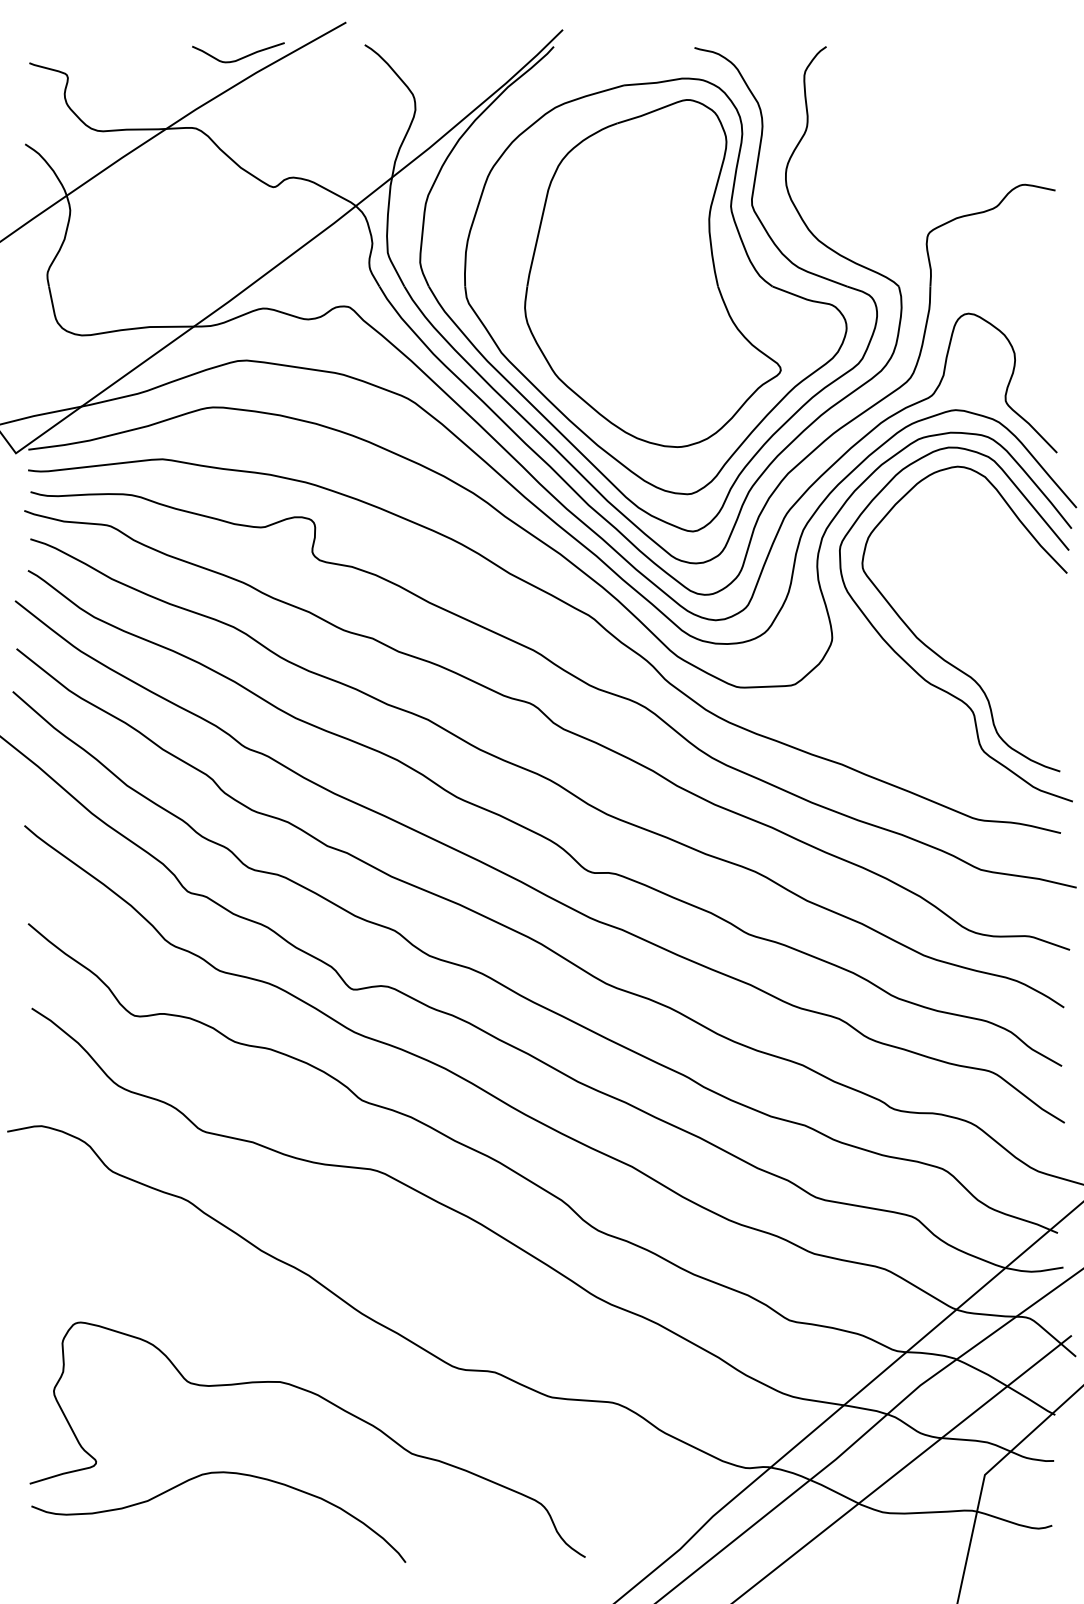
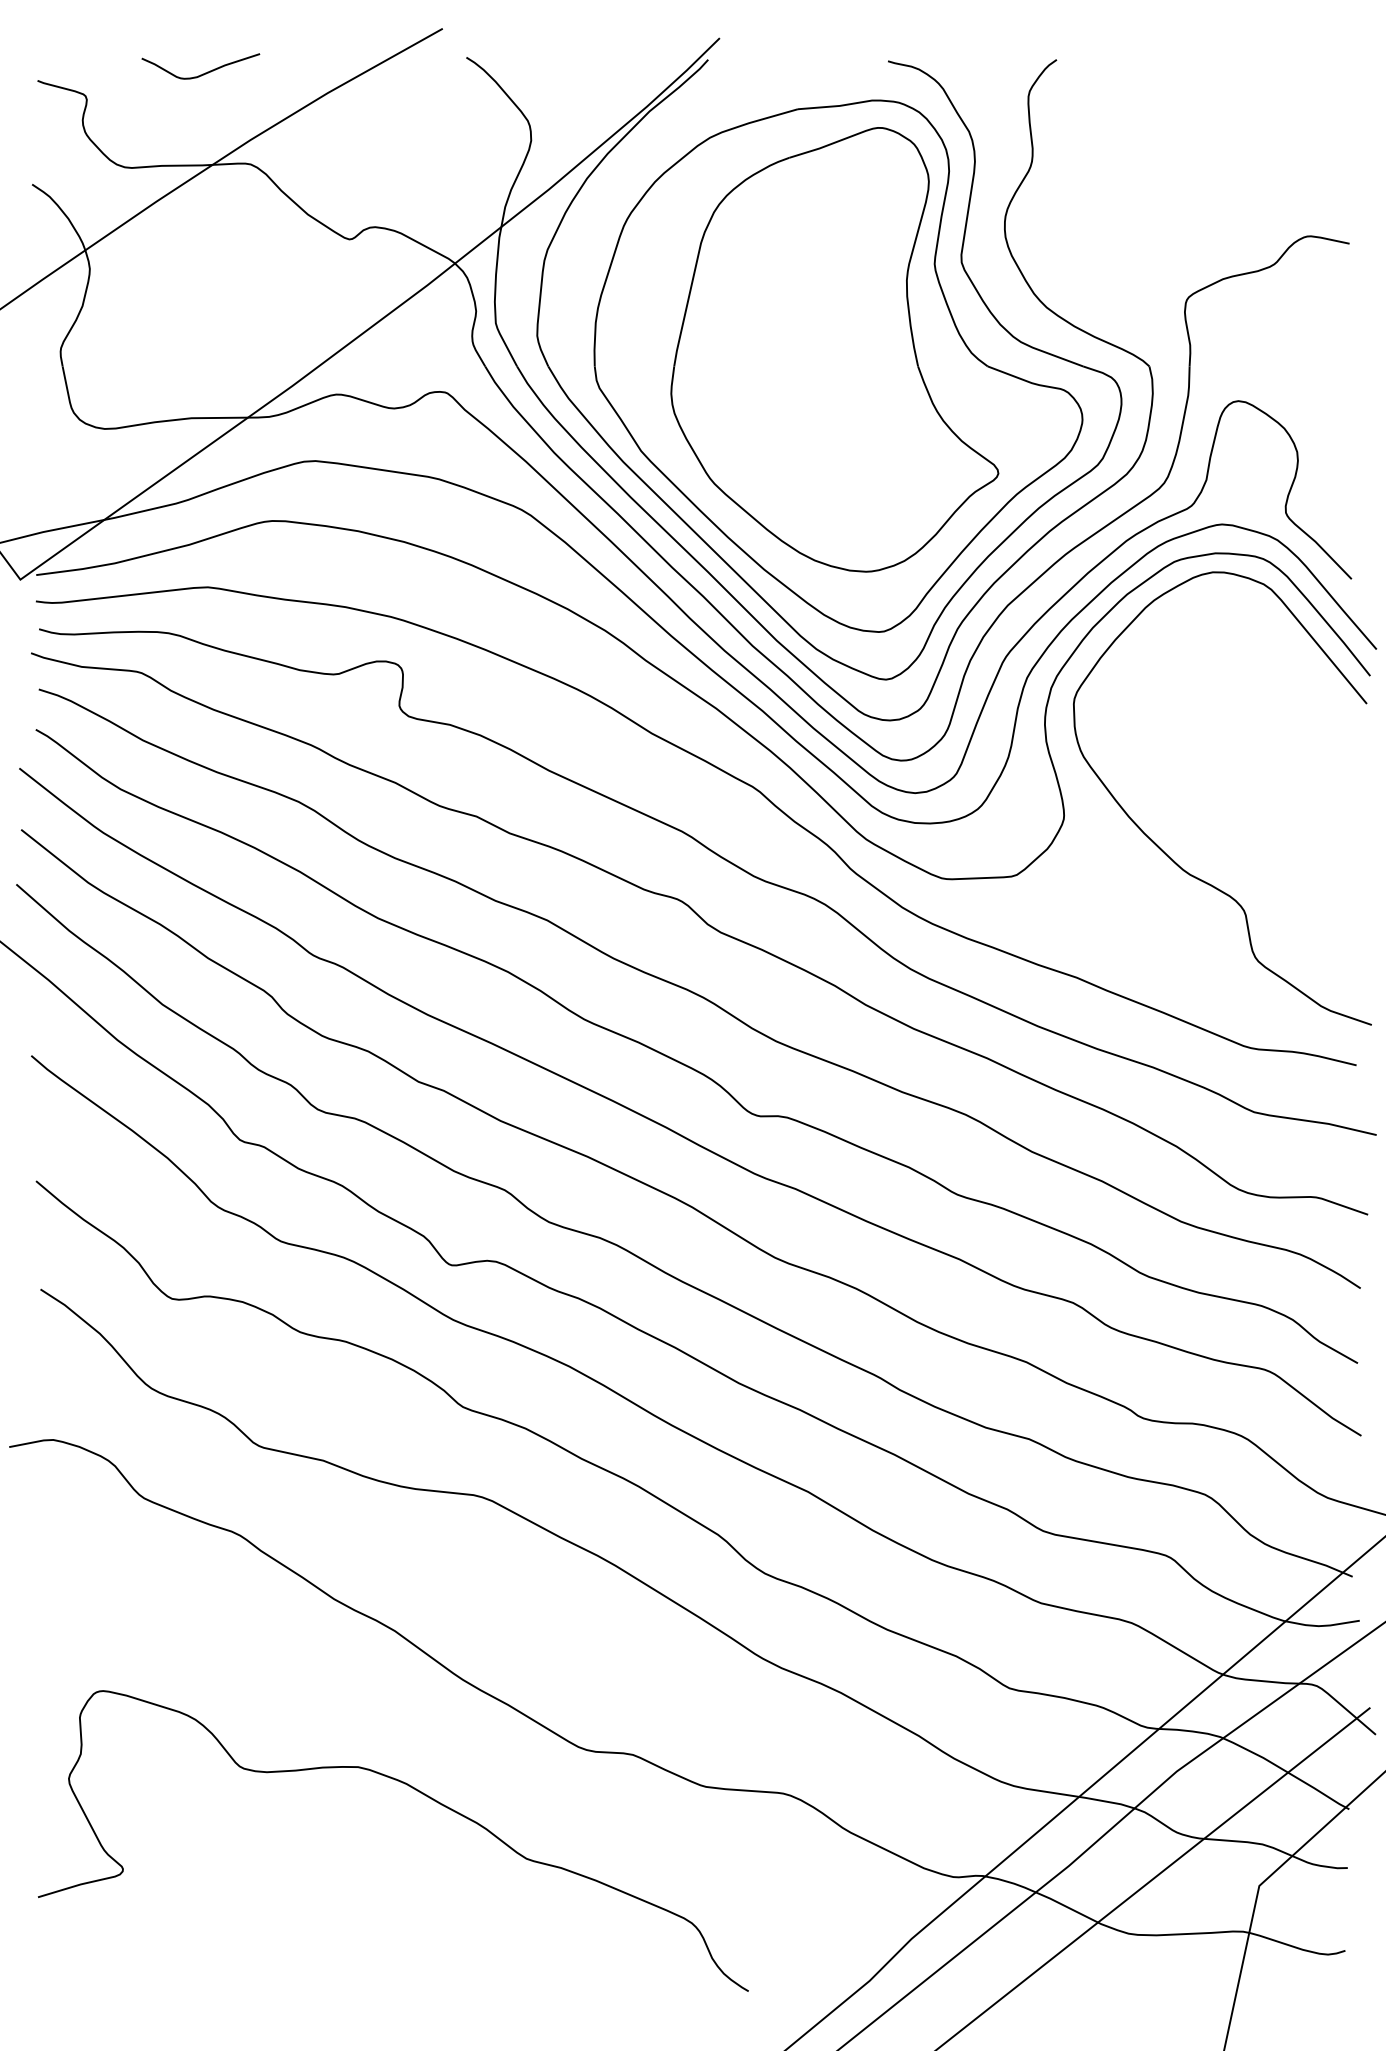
curve: (239, 58) -> (202, 73), moved
curve: (937, 653) -> (1198, 835), removed
curve: (211, 1473) -> (270, 1884), removed

